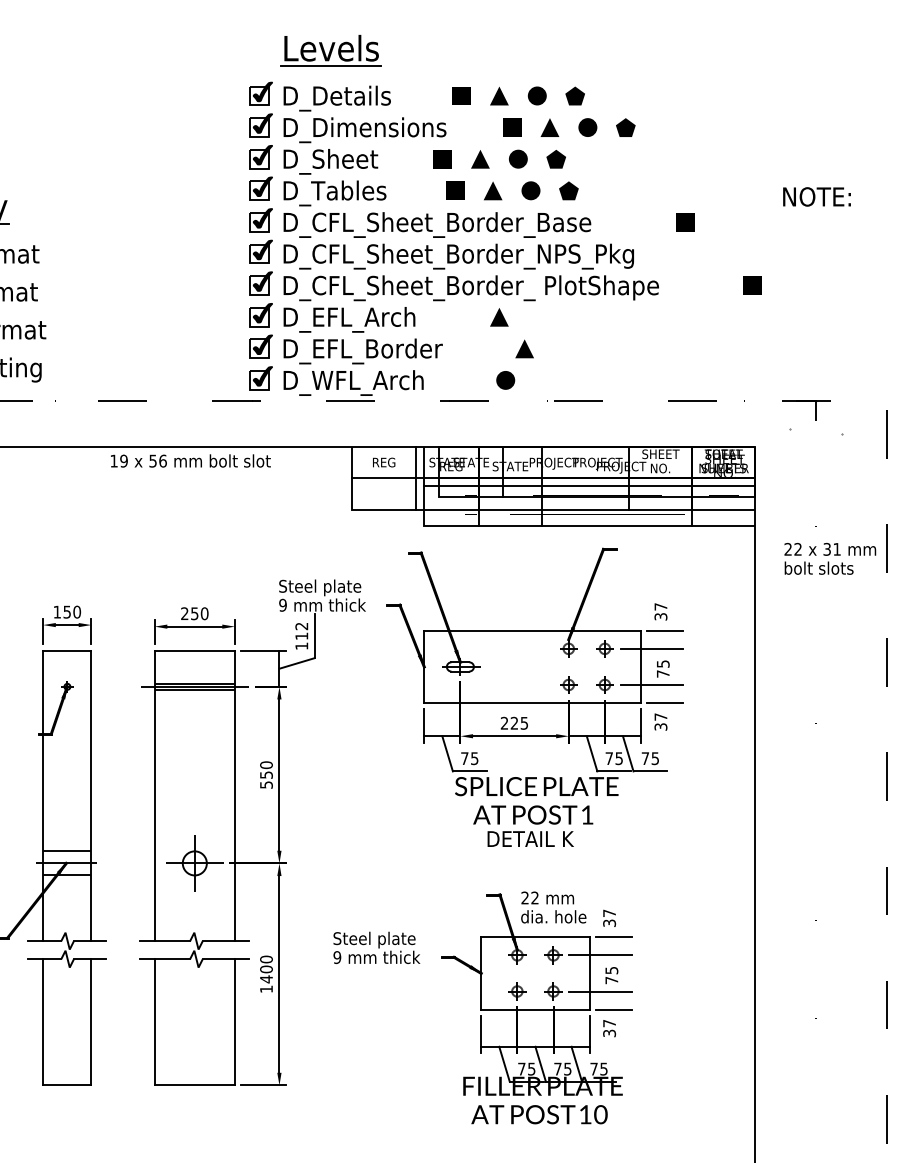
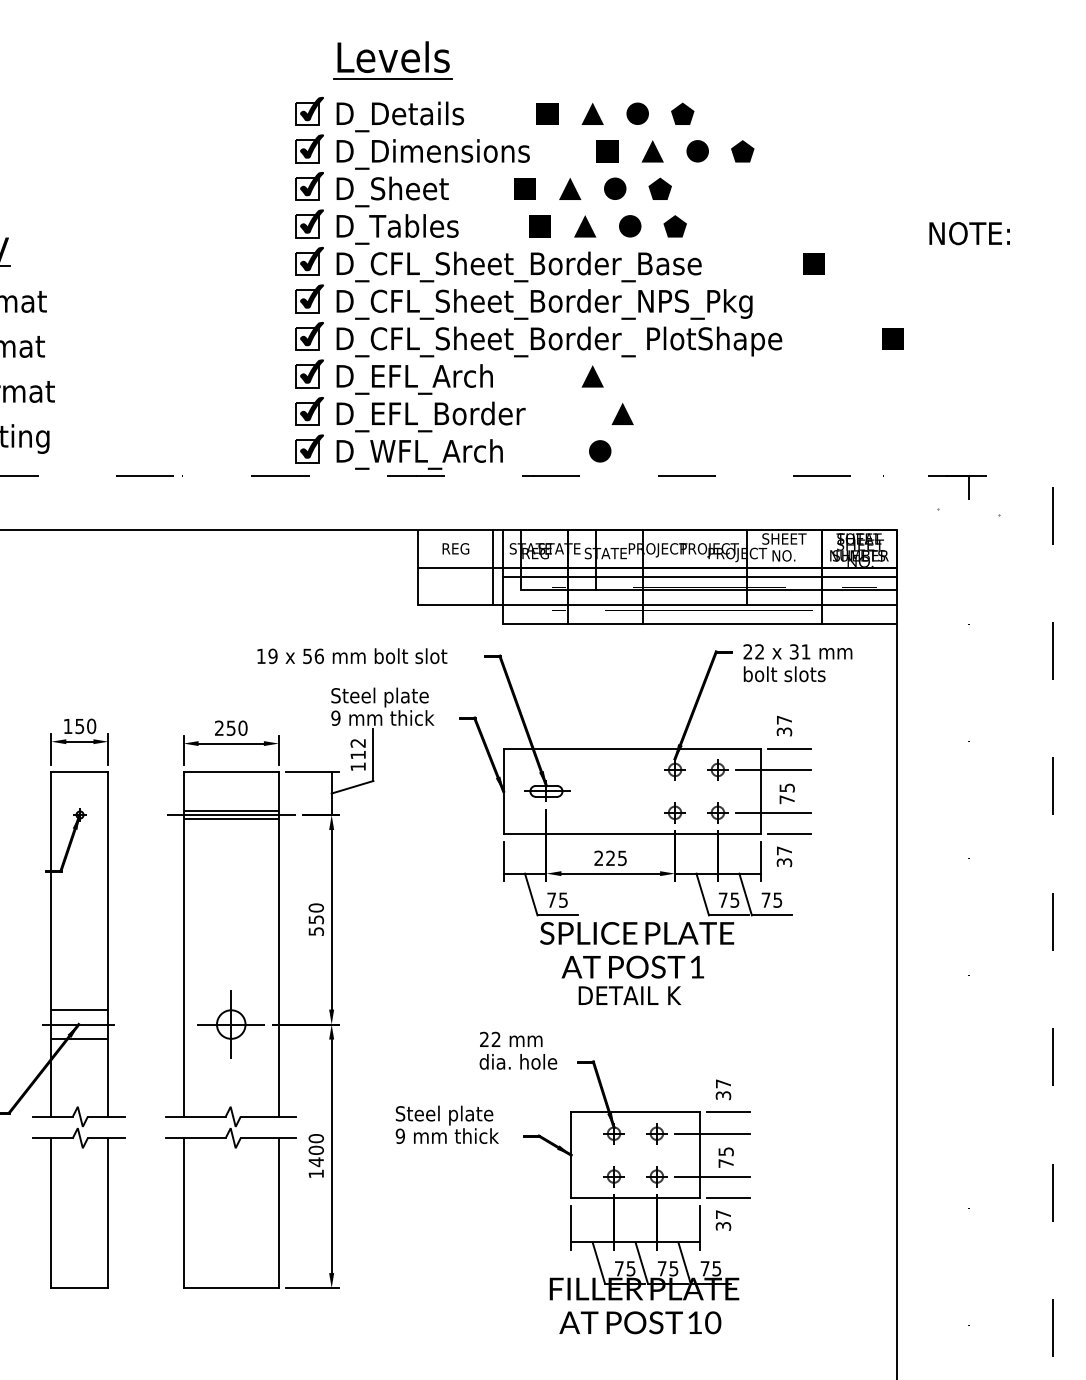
text: (190, 460) -> (351, 655), moved
text: (830, 558) -> (798, 662), moved
text: (553, 907) -> (518, 1050), moved

